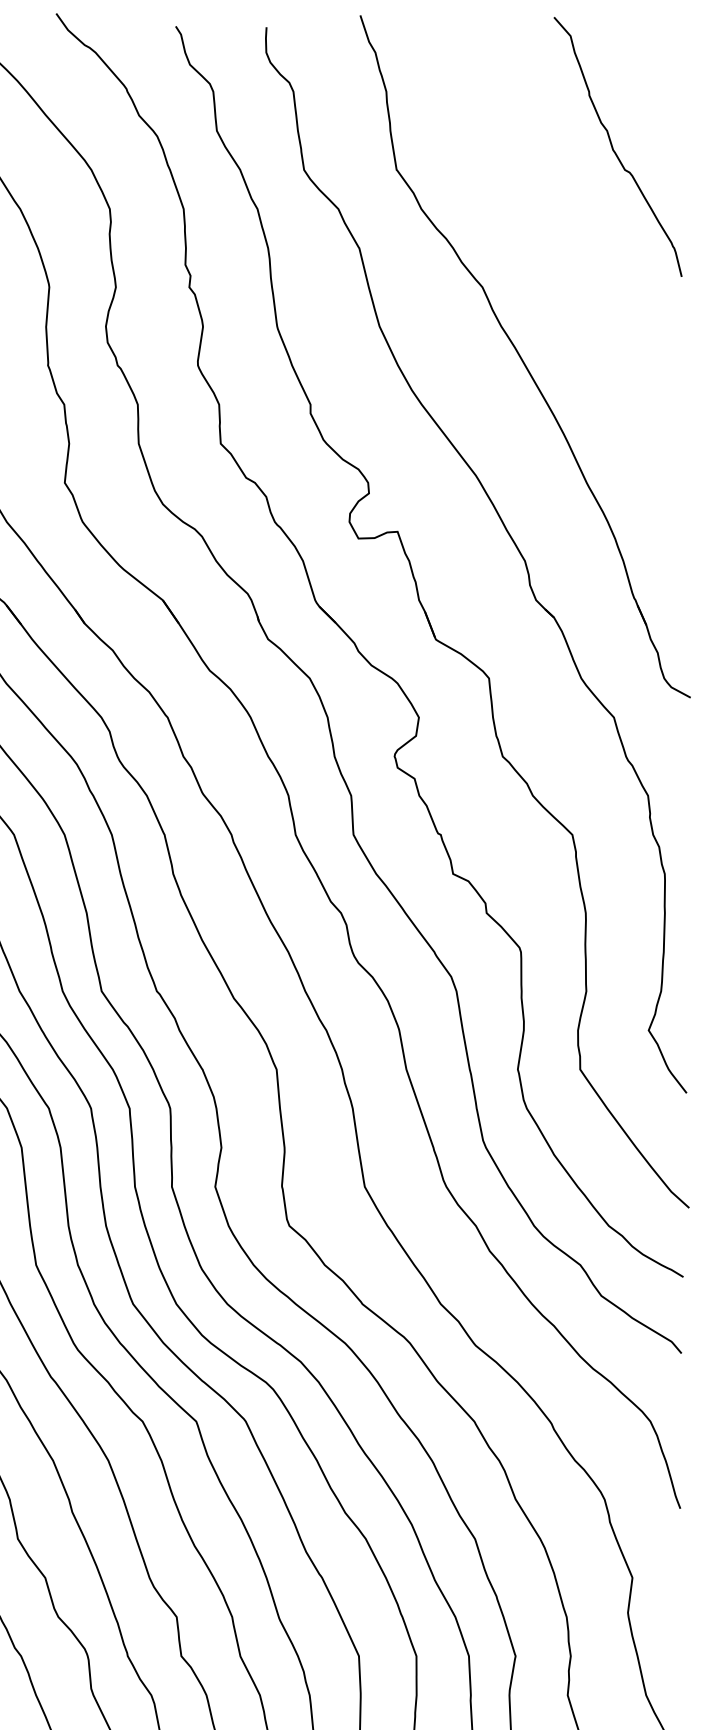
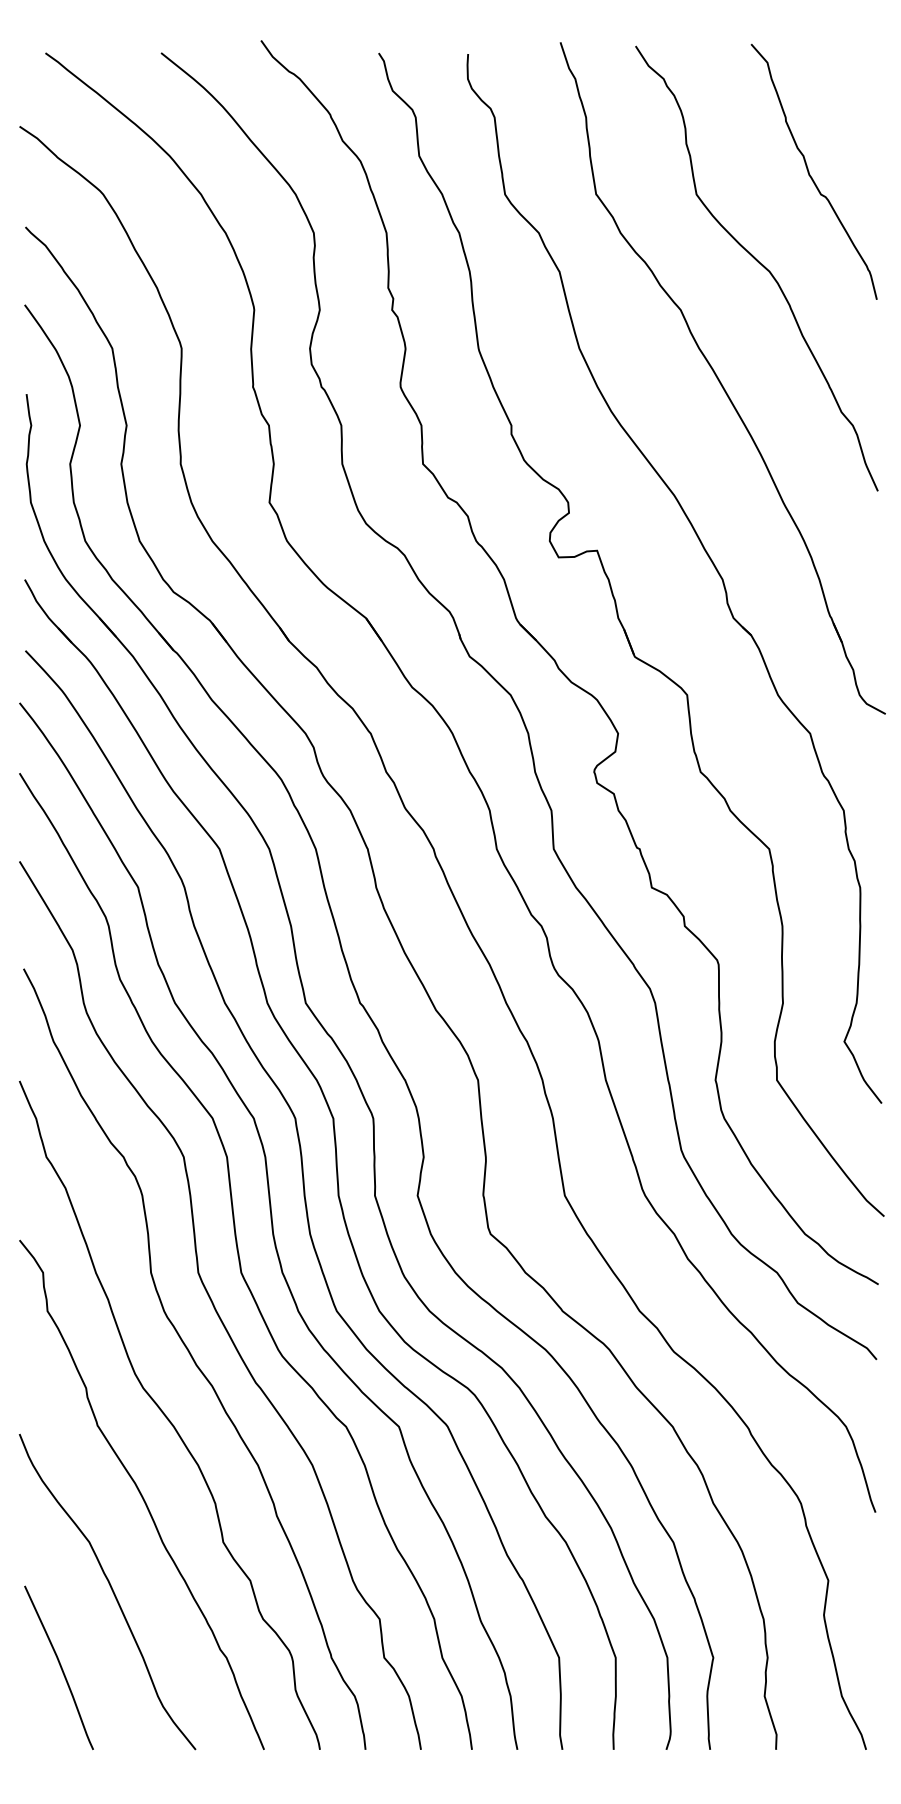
curve: (561, 240) -> (758, 263), added

